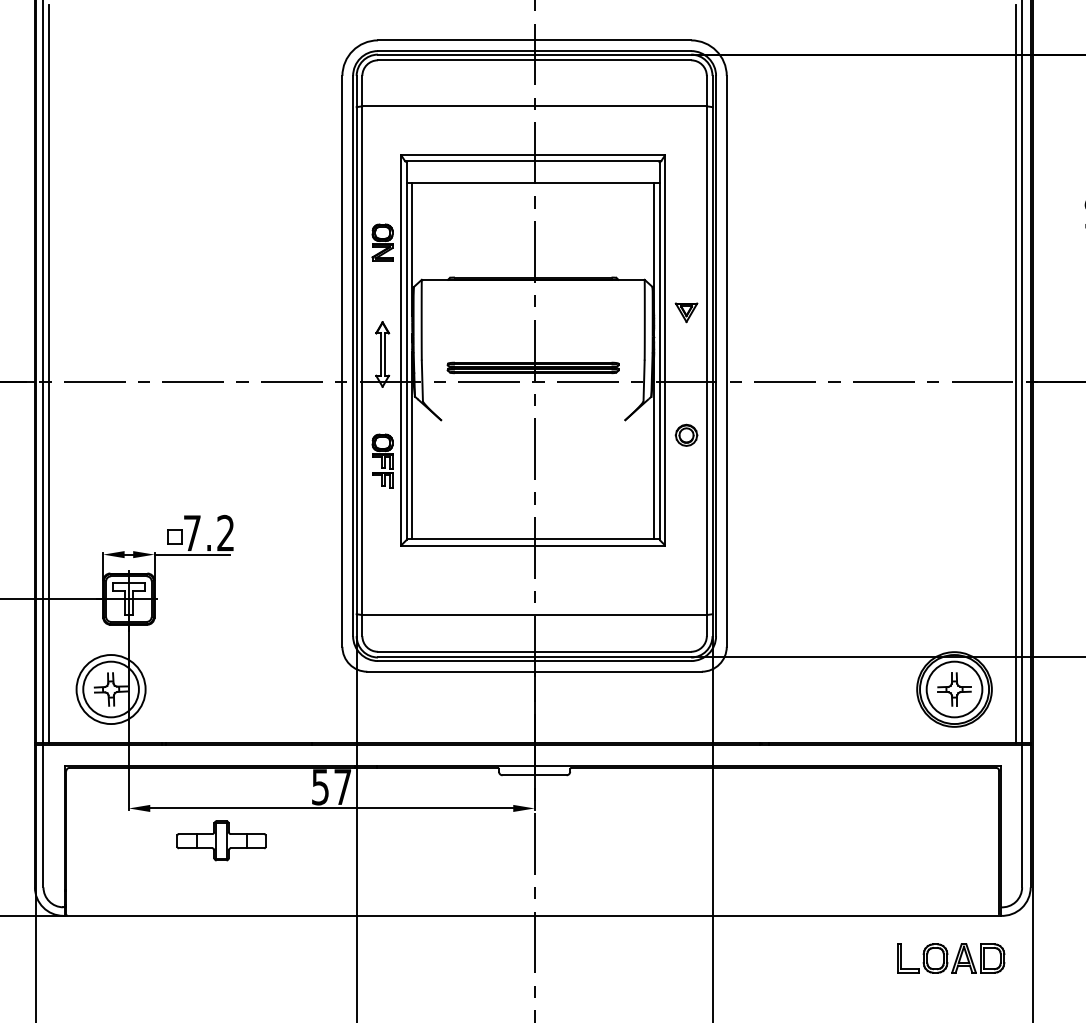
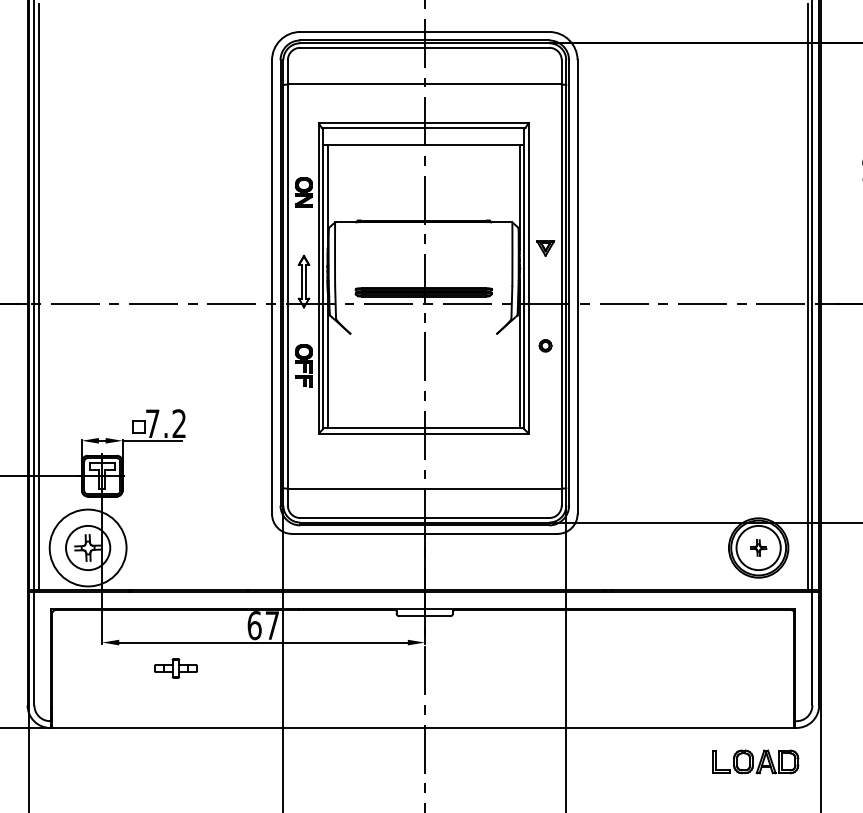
part: (686, 434) -> (545, 345), size x0.7
circle: (110, 689) -> (87, 548), size x1.4
part: (954, 689) -> (758, 548), size x0.6
text: (320, 787) -> (254, 625), 57 -> 67
part: (221, 840) -> (175, 668), size x0.6

